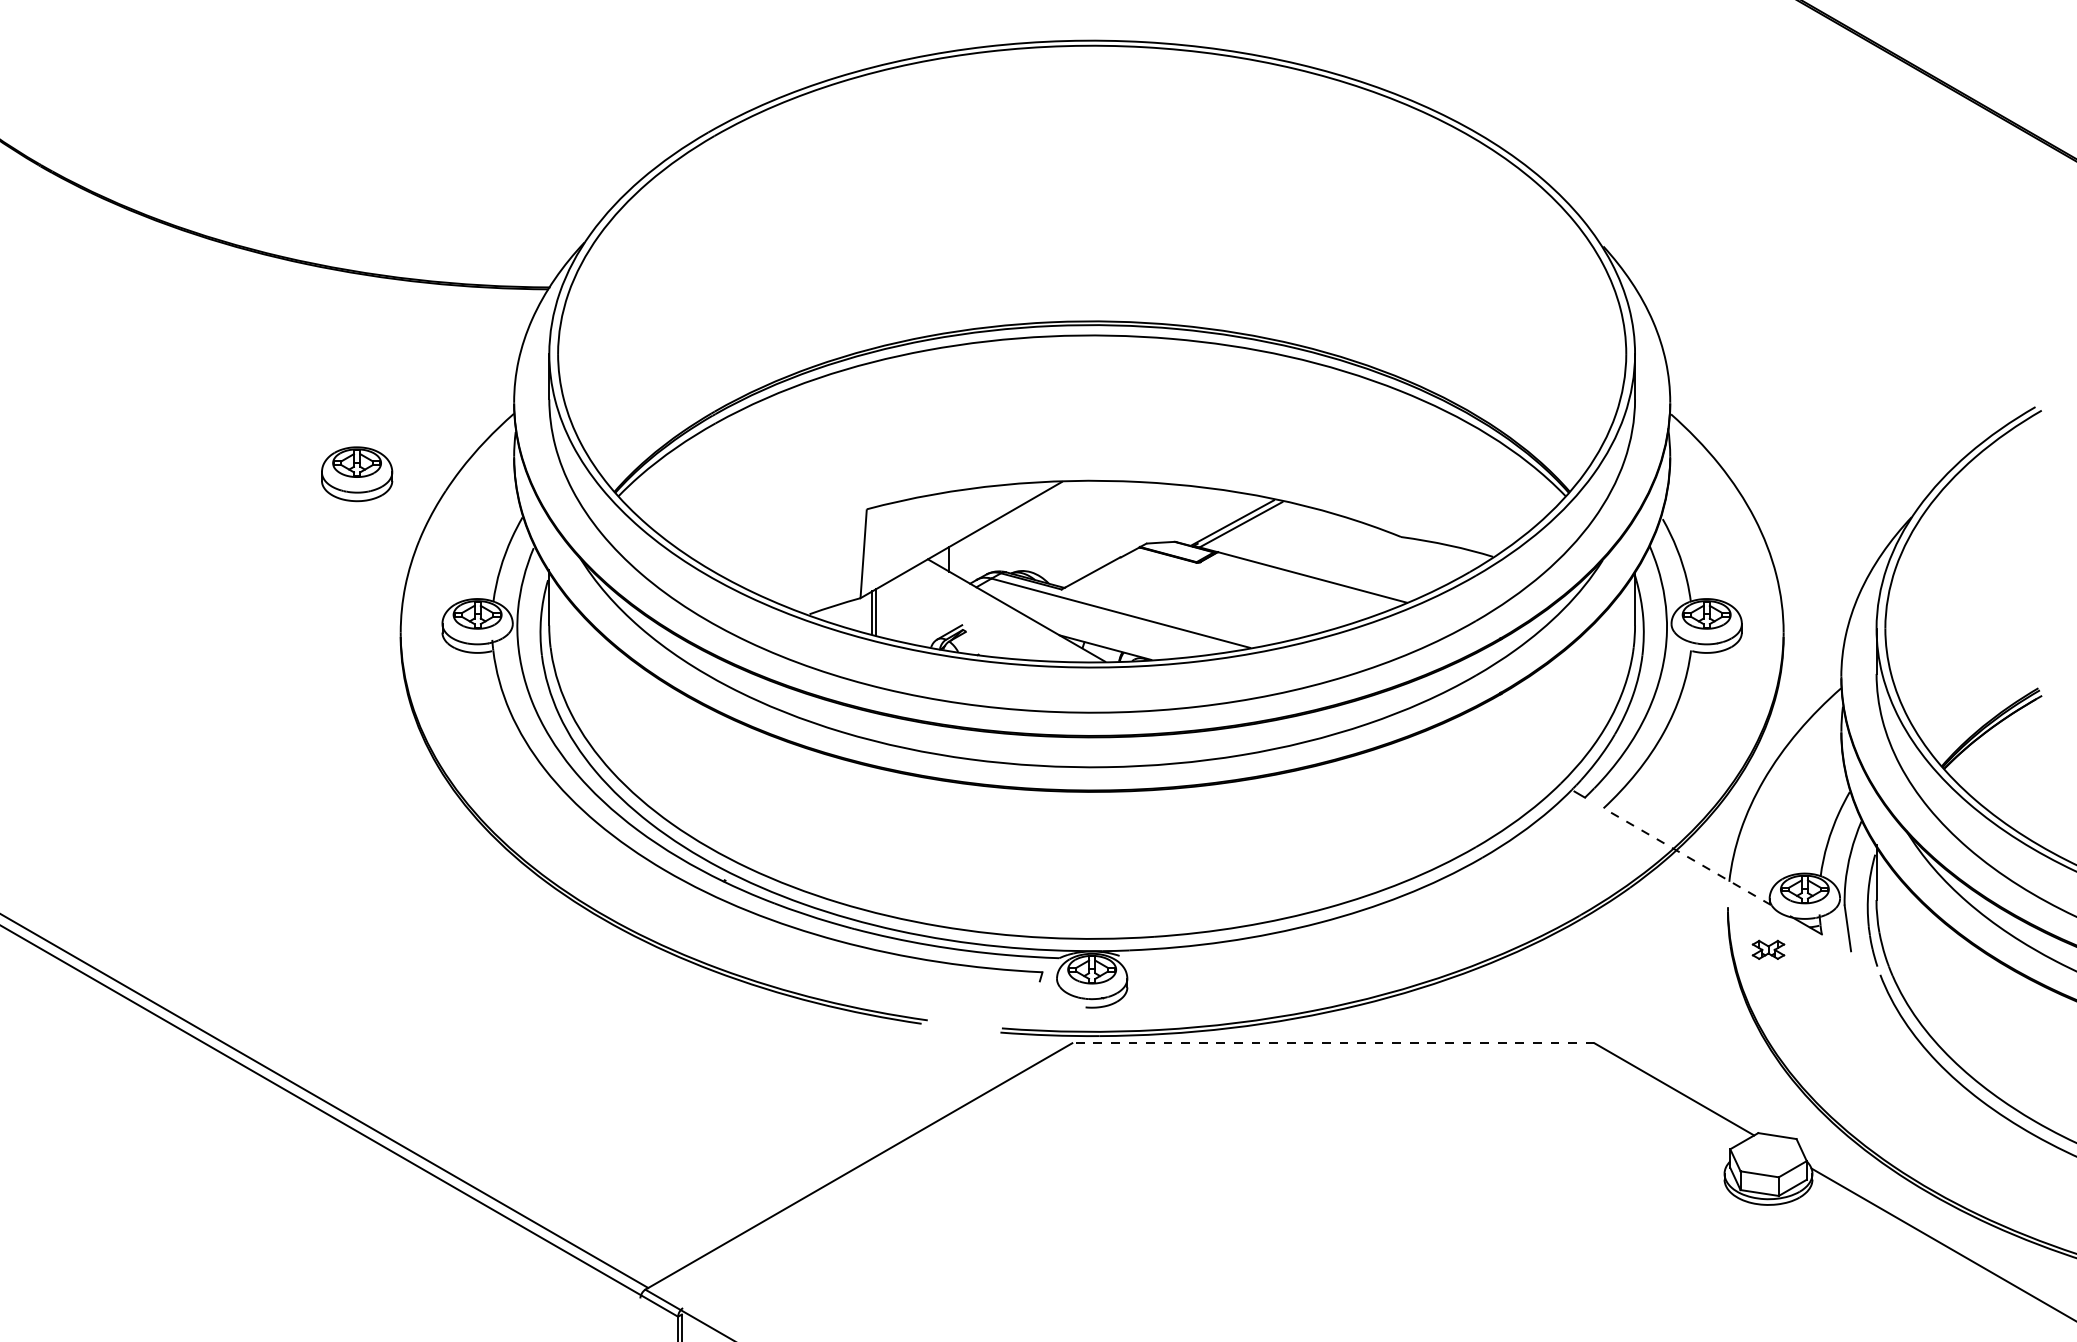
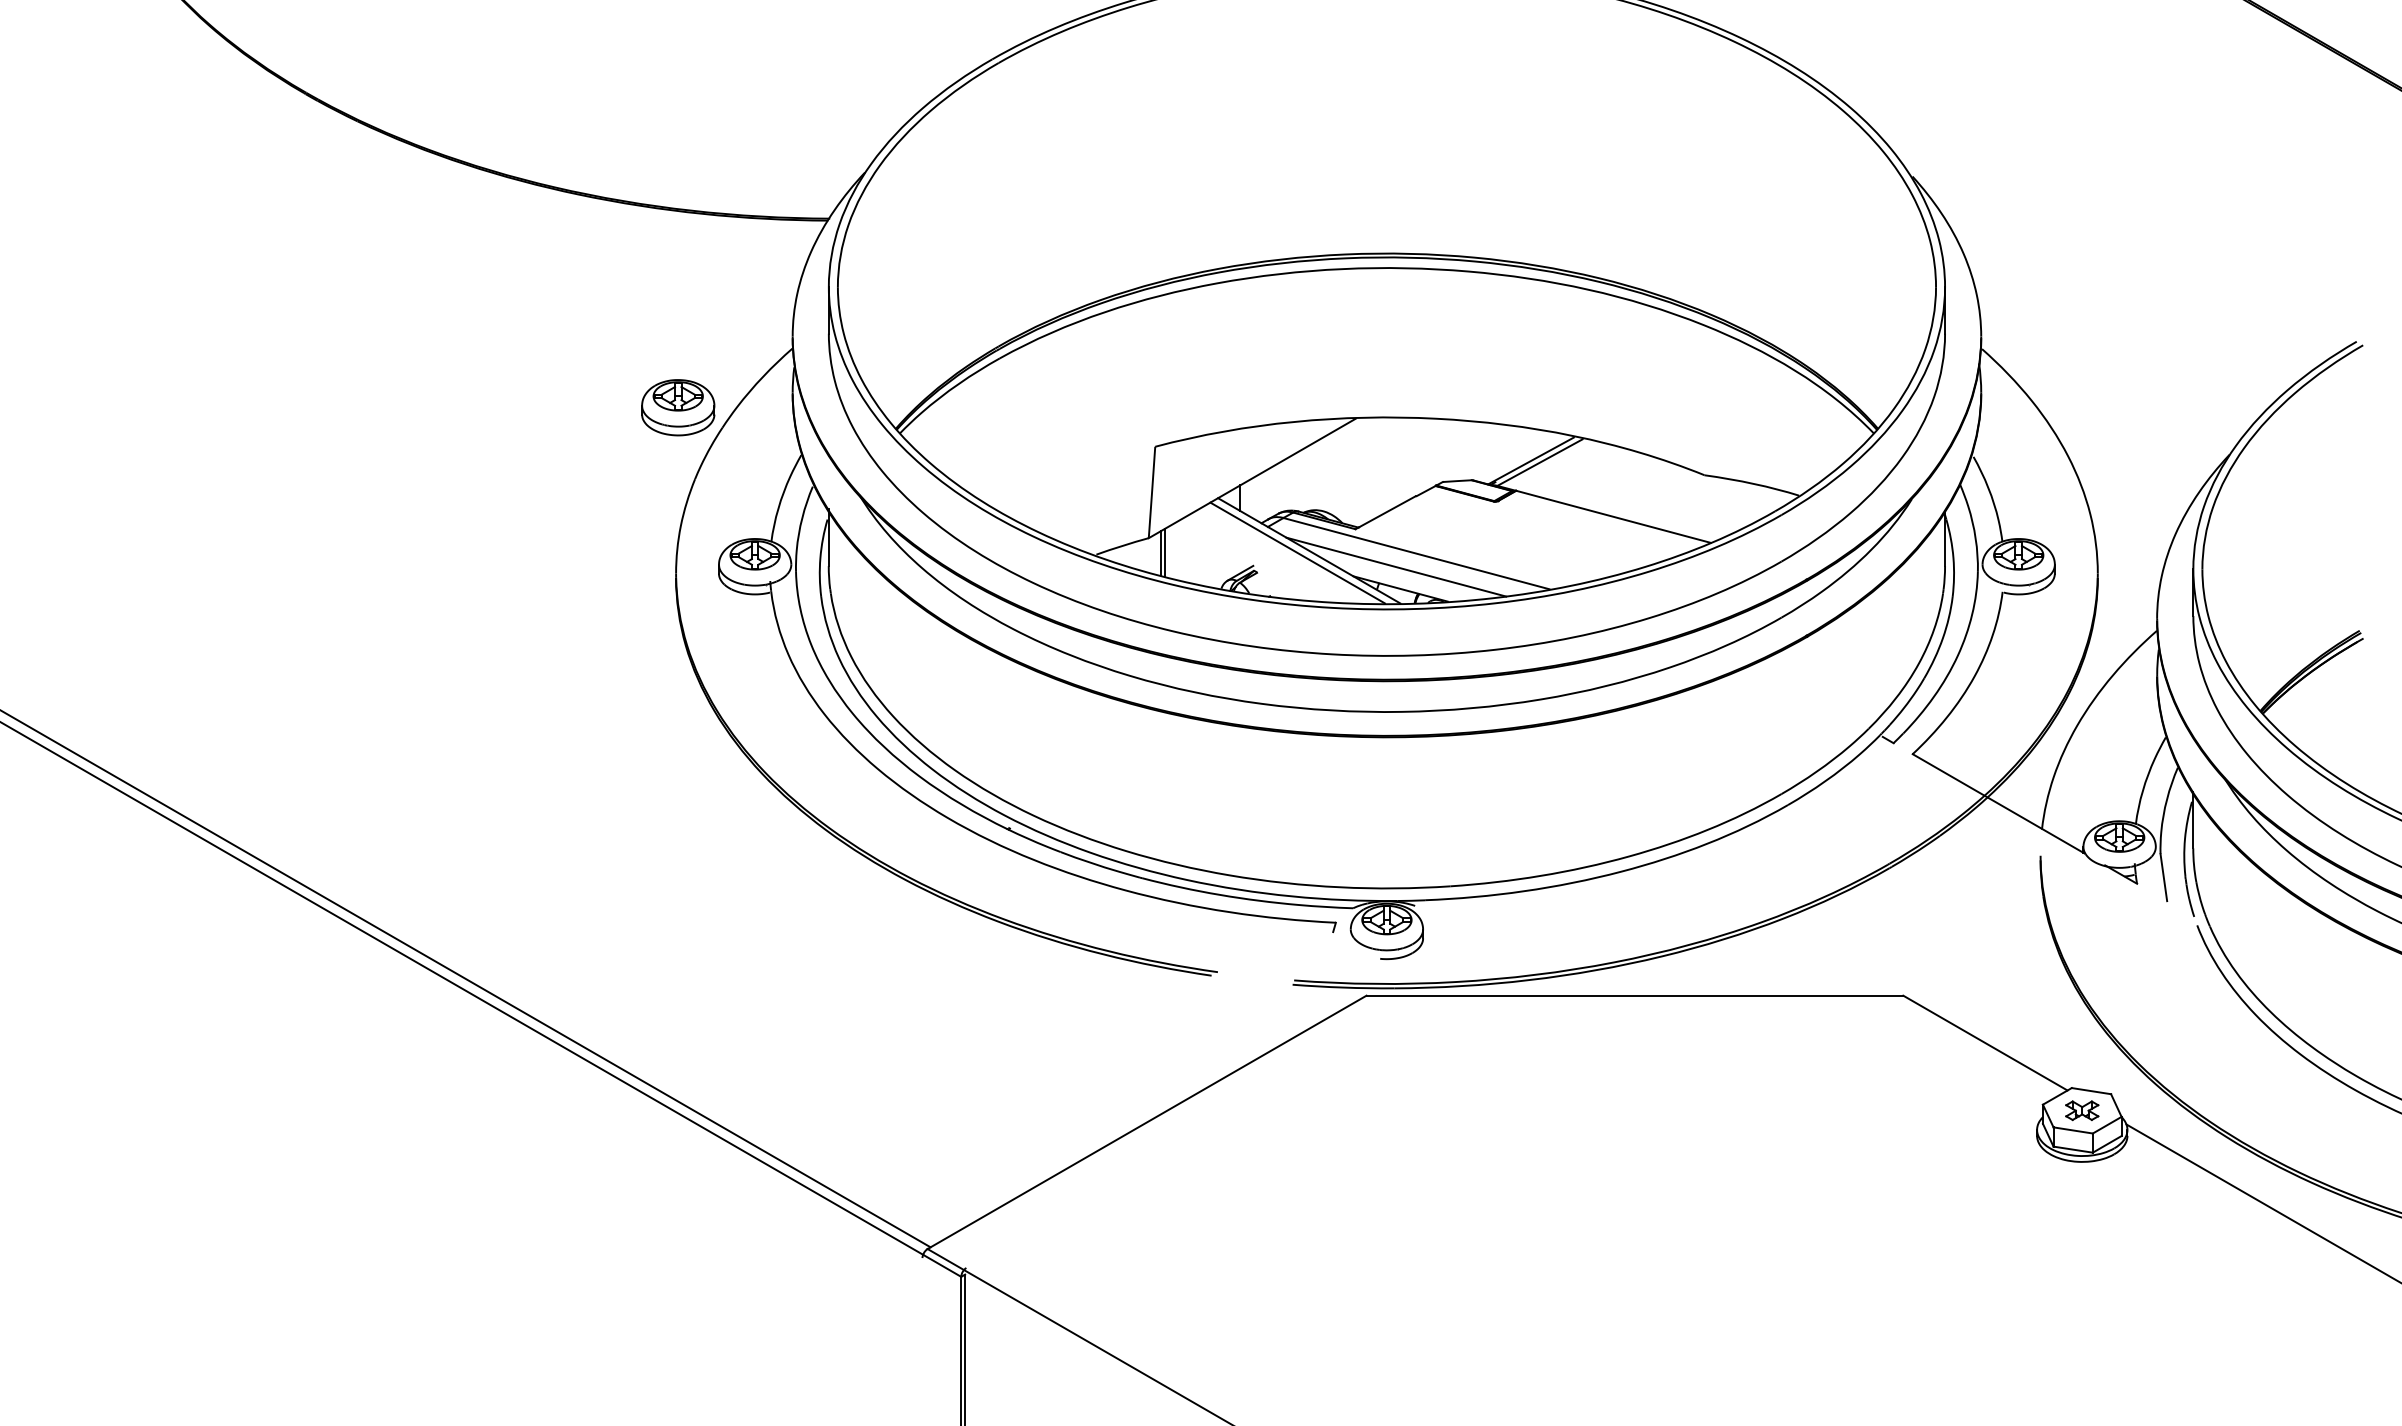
part: (357, 474) -> (678, 407), moved
line: (1005, 612) -> (1297, 552), added
line: (1101, 625) -> (1396, 566), added
line: (1687, 856) -> (1998, 803), dashed -> solid
part: (1768, 949) -> (2082, 1110), moved
line: (1332, 1043) -> (1634, 995), dashed -> solid

